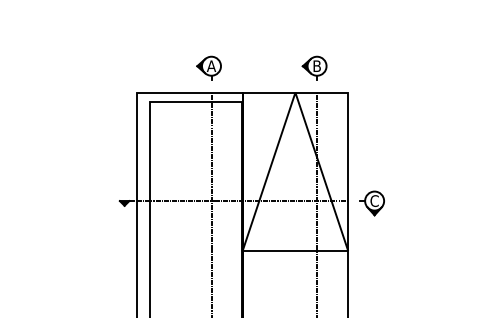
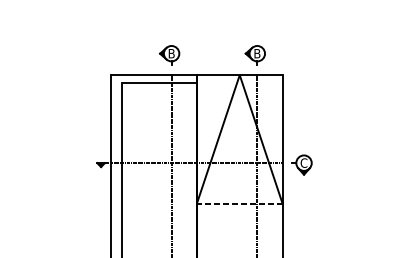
text: (211, 65) -> (171, 53), A -> B
line: (295, 250) -> (239, 203), solid -> dashed

